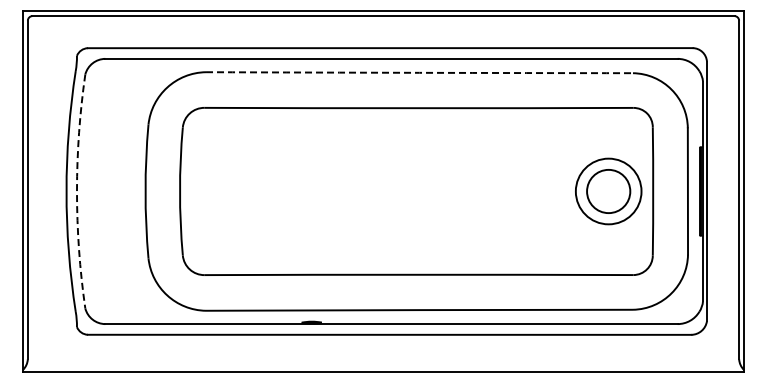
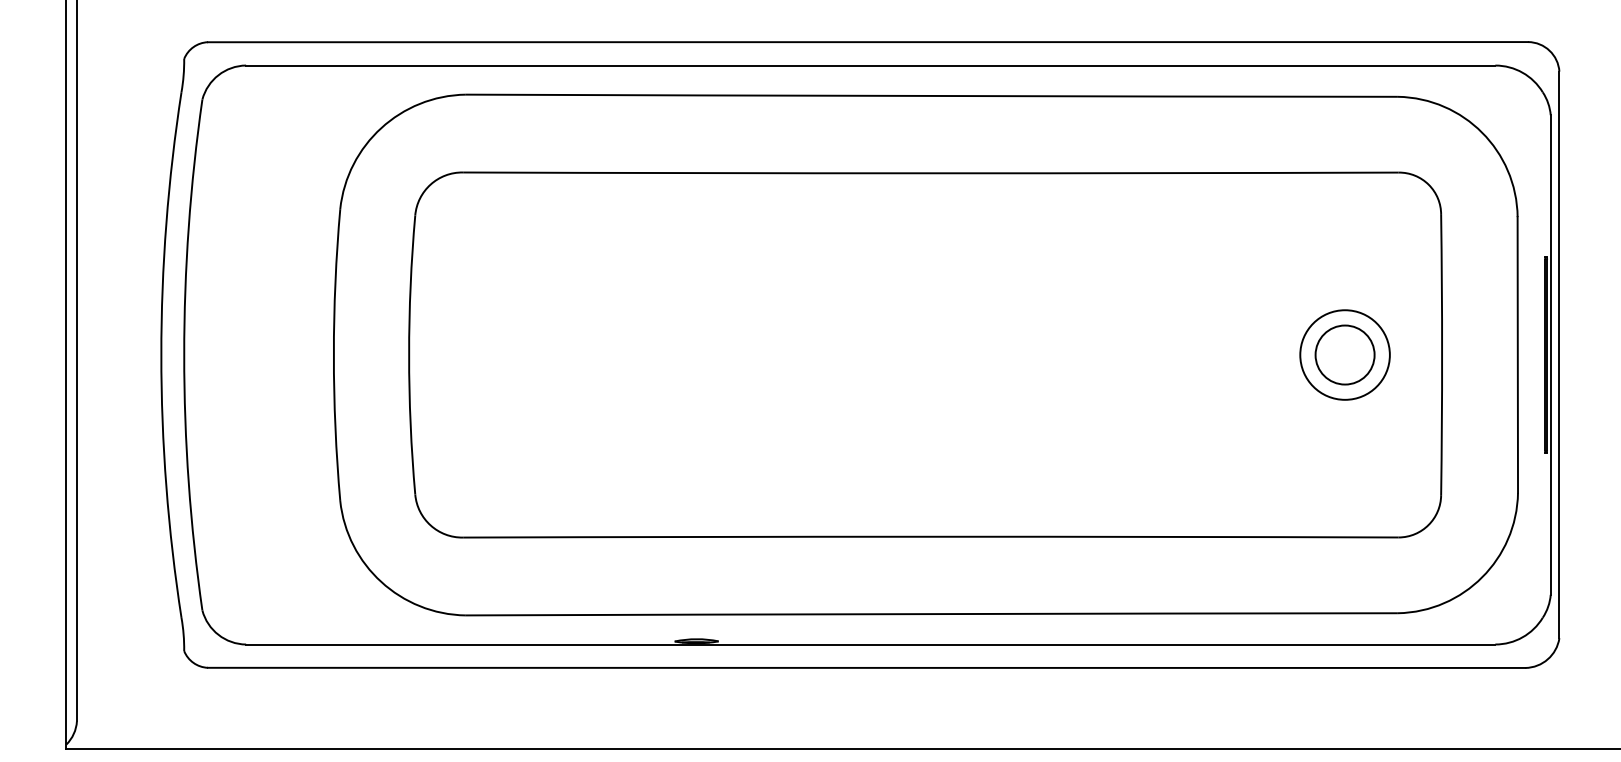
arc: (419, 72) -> (931, 95), dashed -> solid
arc: (76, 191) -> (183, 355), dashed -> solid
part: (608, 191) -> (1344, 355), size x0.62

